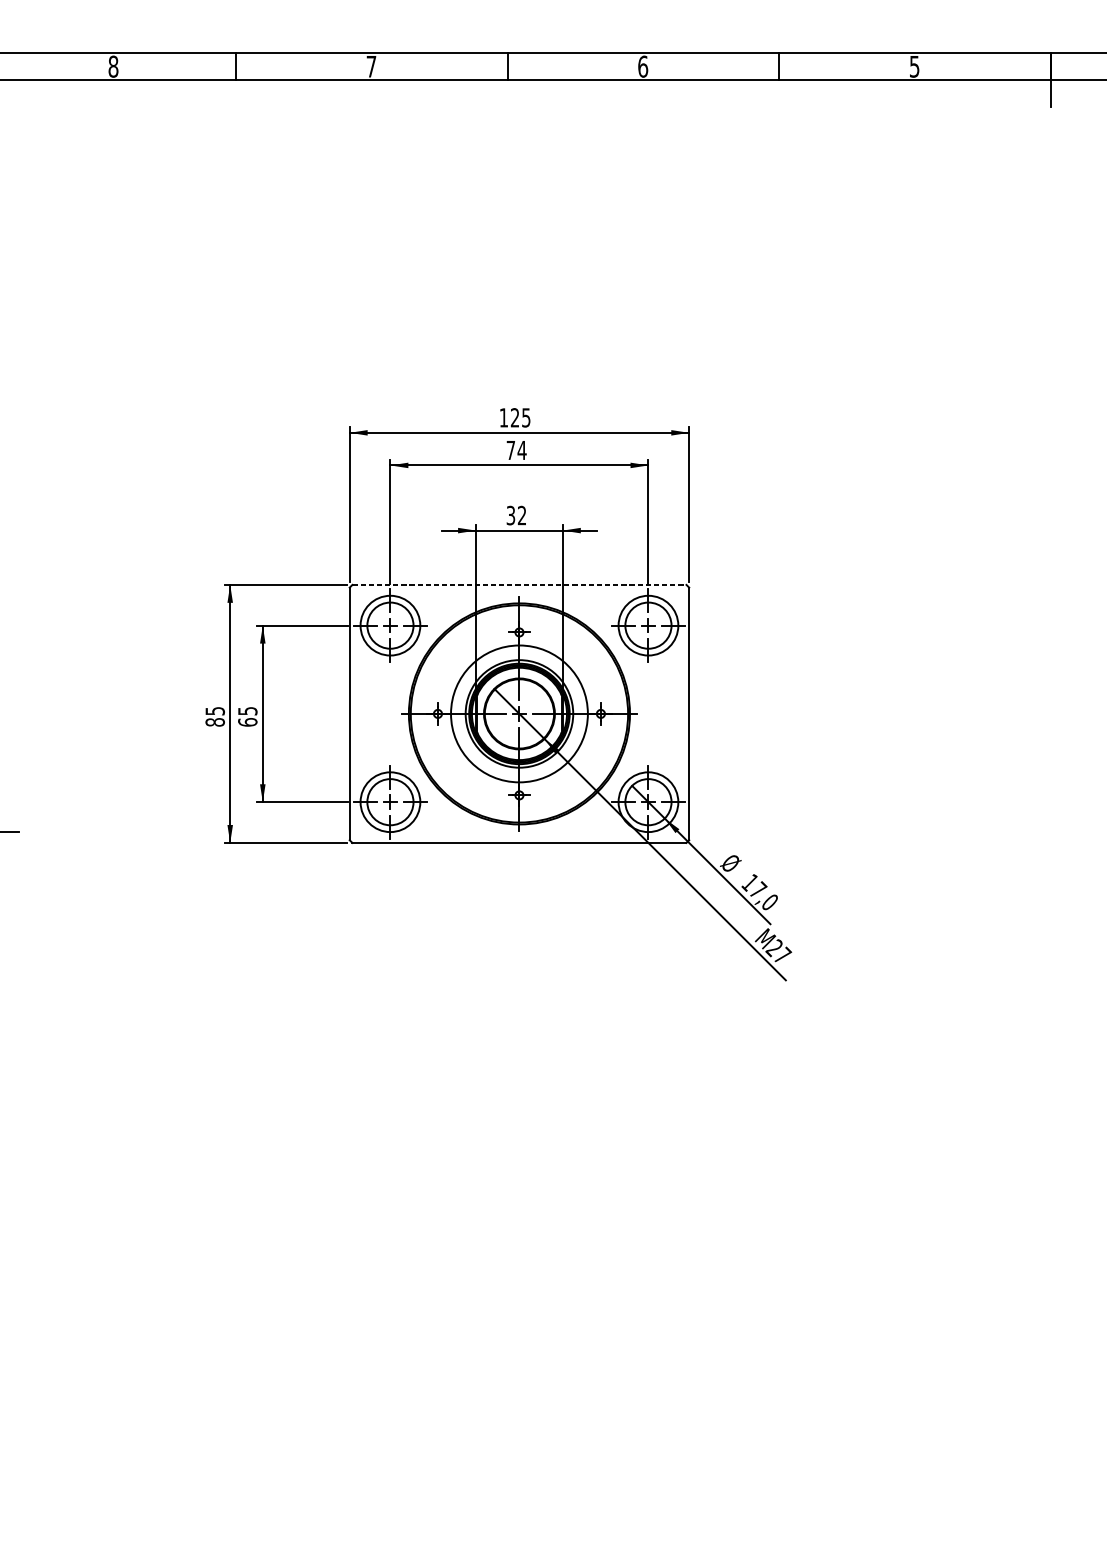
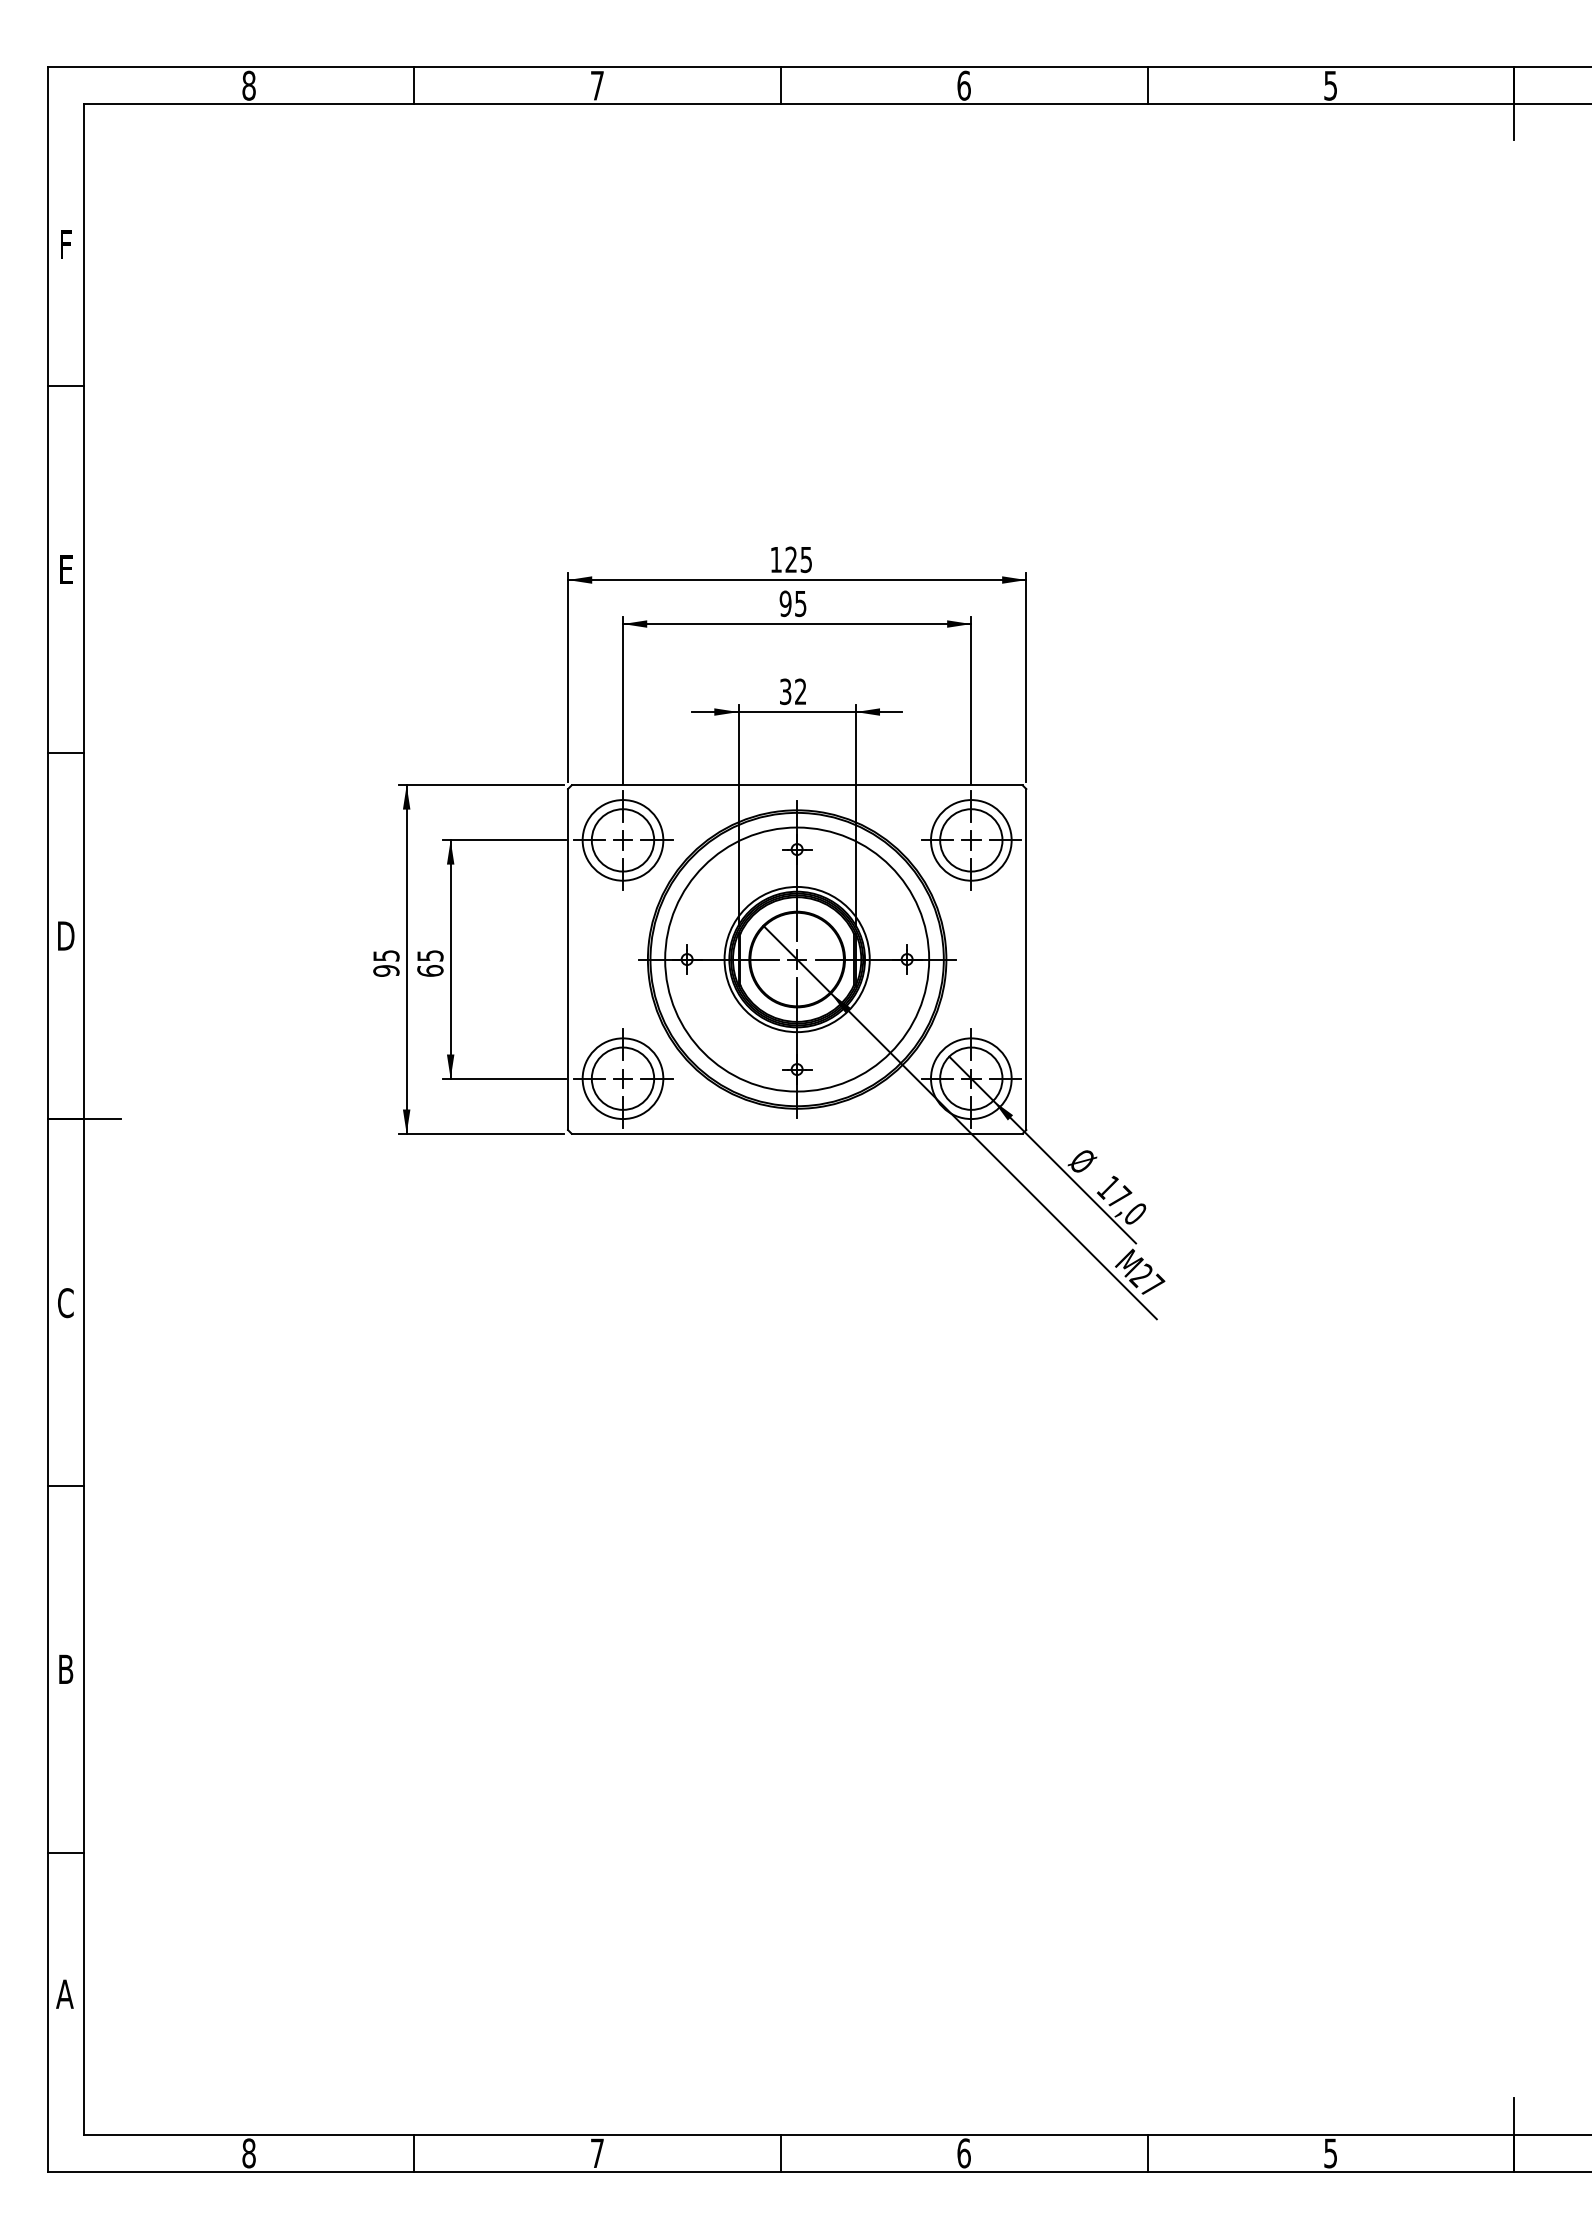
text: (516, 450) -> (792, 603), 74 -> 95
line: (519, 585) -> (797, 785), dashed -> solid
circle: (519, 713) -> (797, 959), size x1.43
text: (215, 722) -> (386, 970), 85 -> 95

